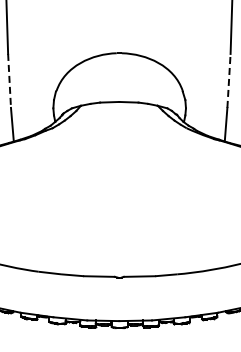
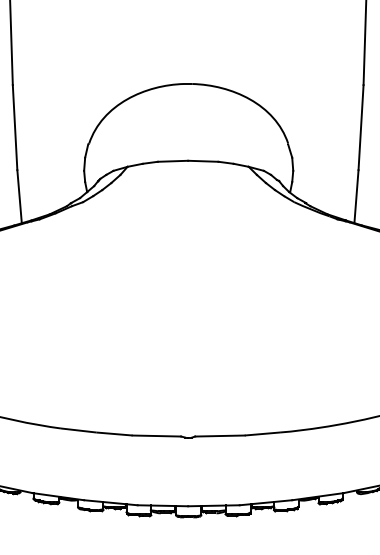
line: (229, 80) -> (361, 126), dashed -> solid
line: (9, 81) -> (14, 128), dashed -> solid

